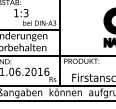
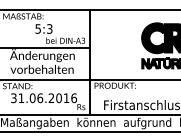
text: (15, 12) -> (37, 28), 1:3 -> 5:3

